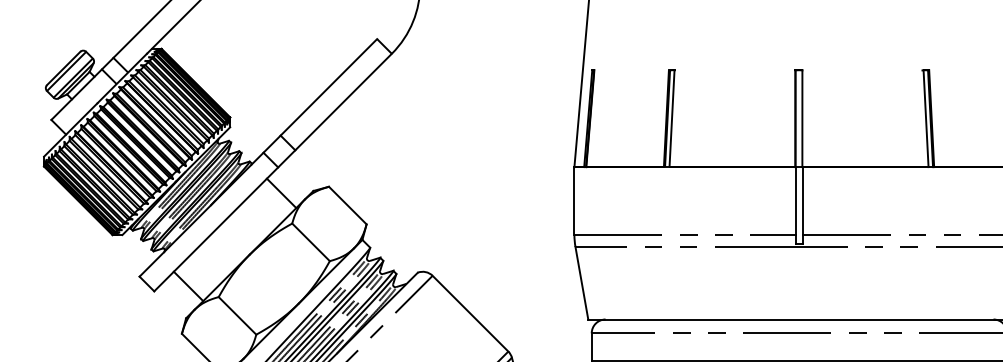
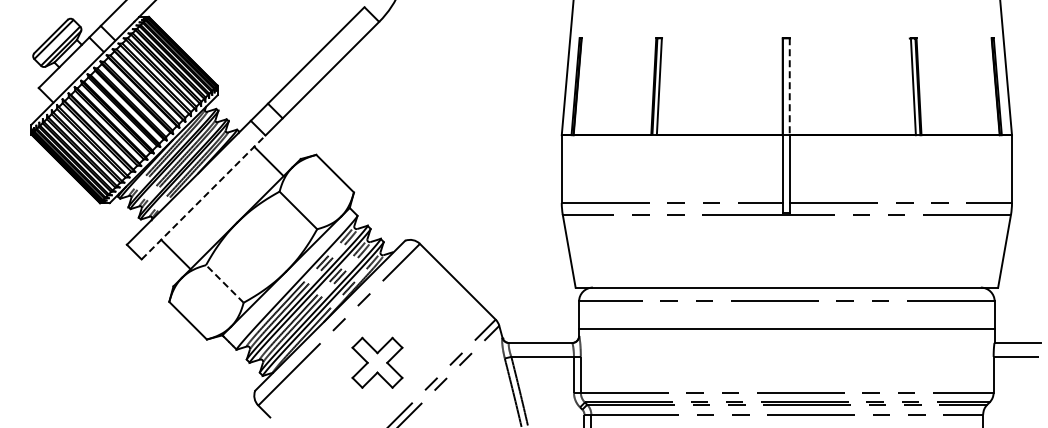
line: (802, 119) -> (789, 87), solid -> dashed
line: (216, 229) -> (203, 197), solid -> dashed
line: (237, 315) -> (224, 283), solid -> dashed

